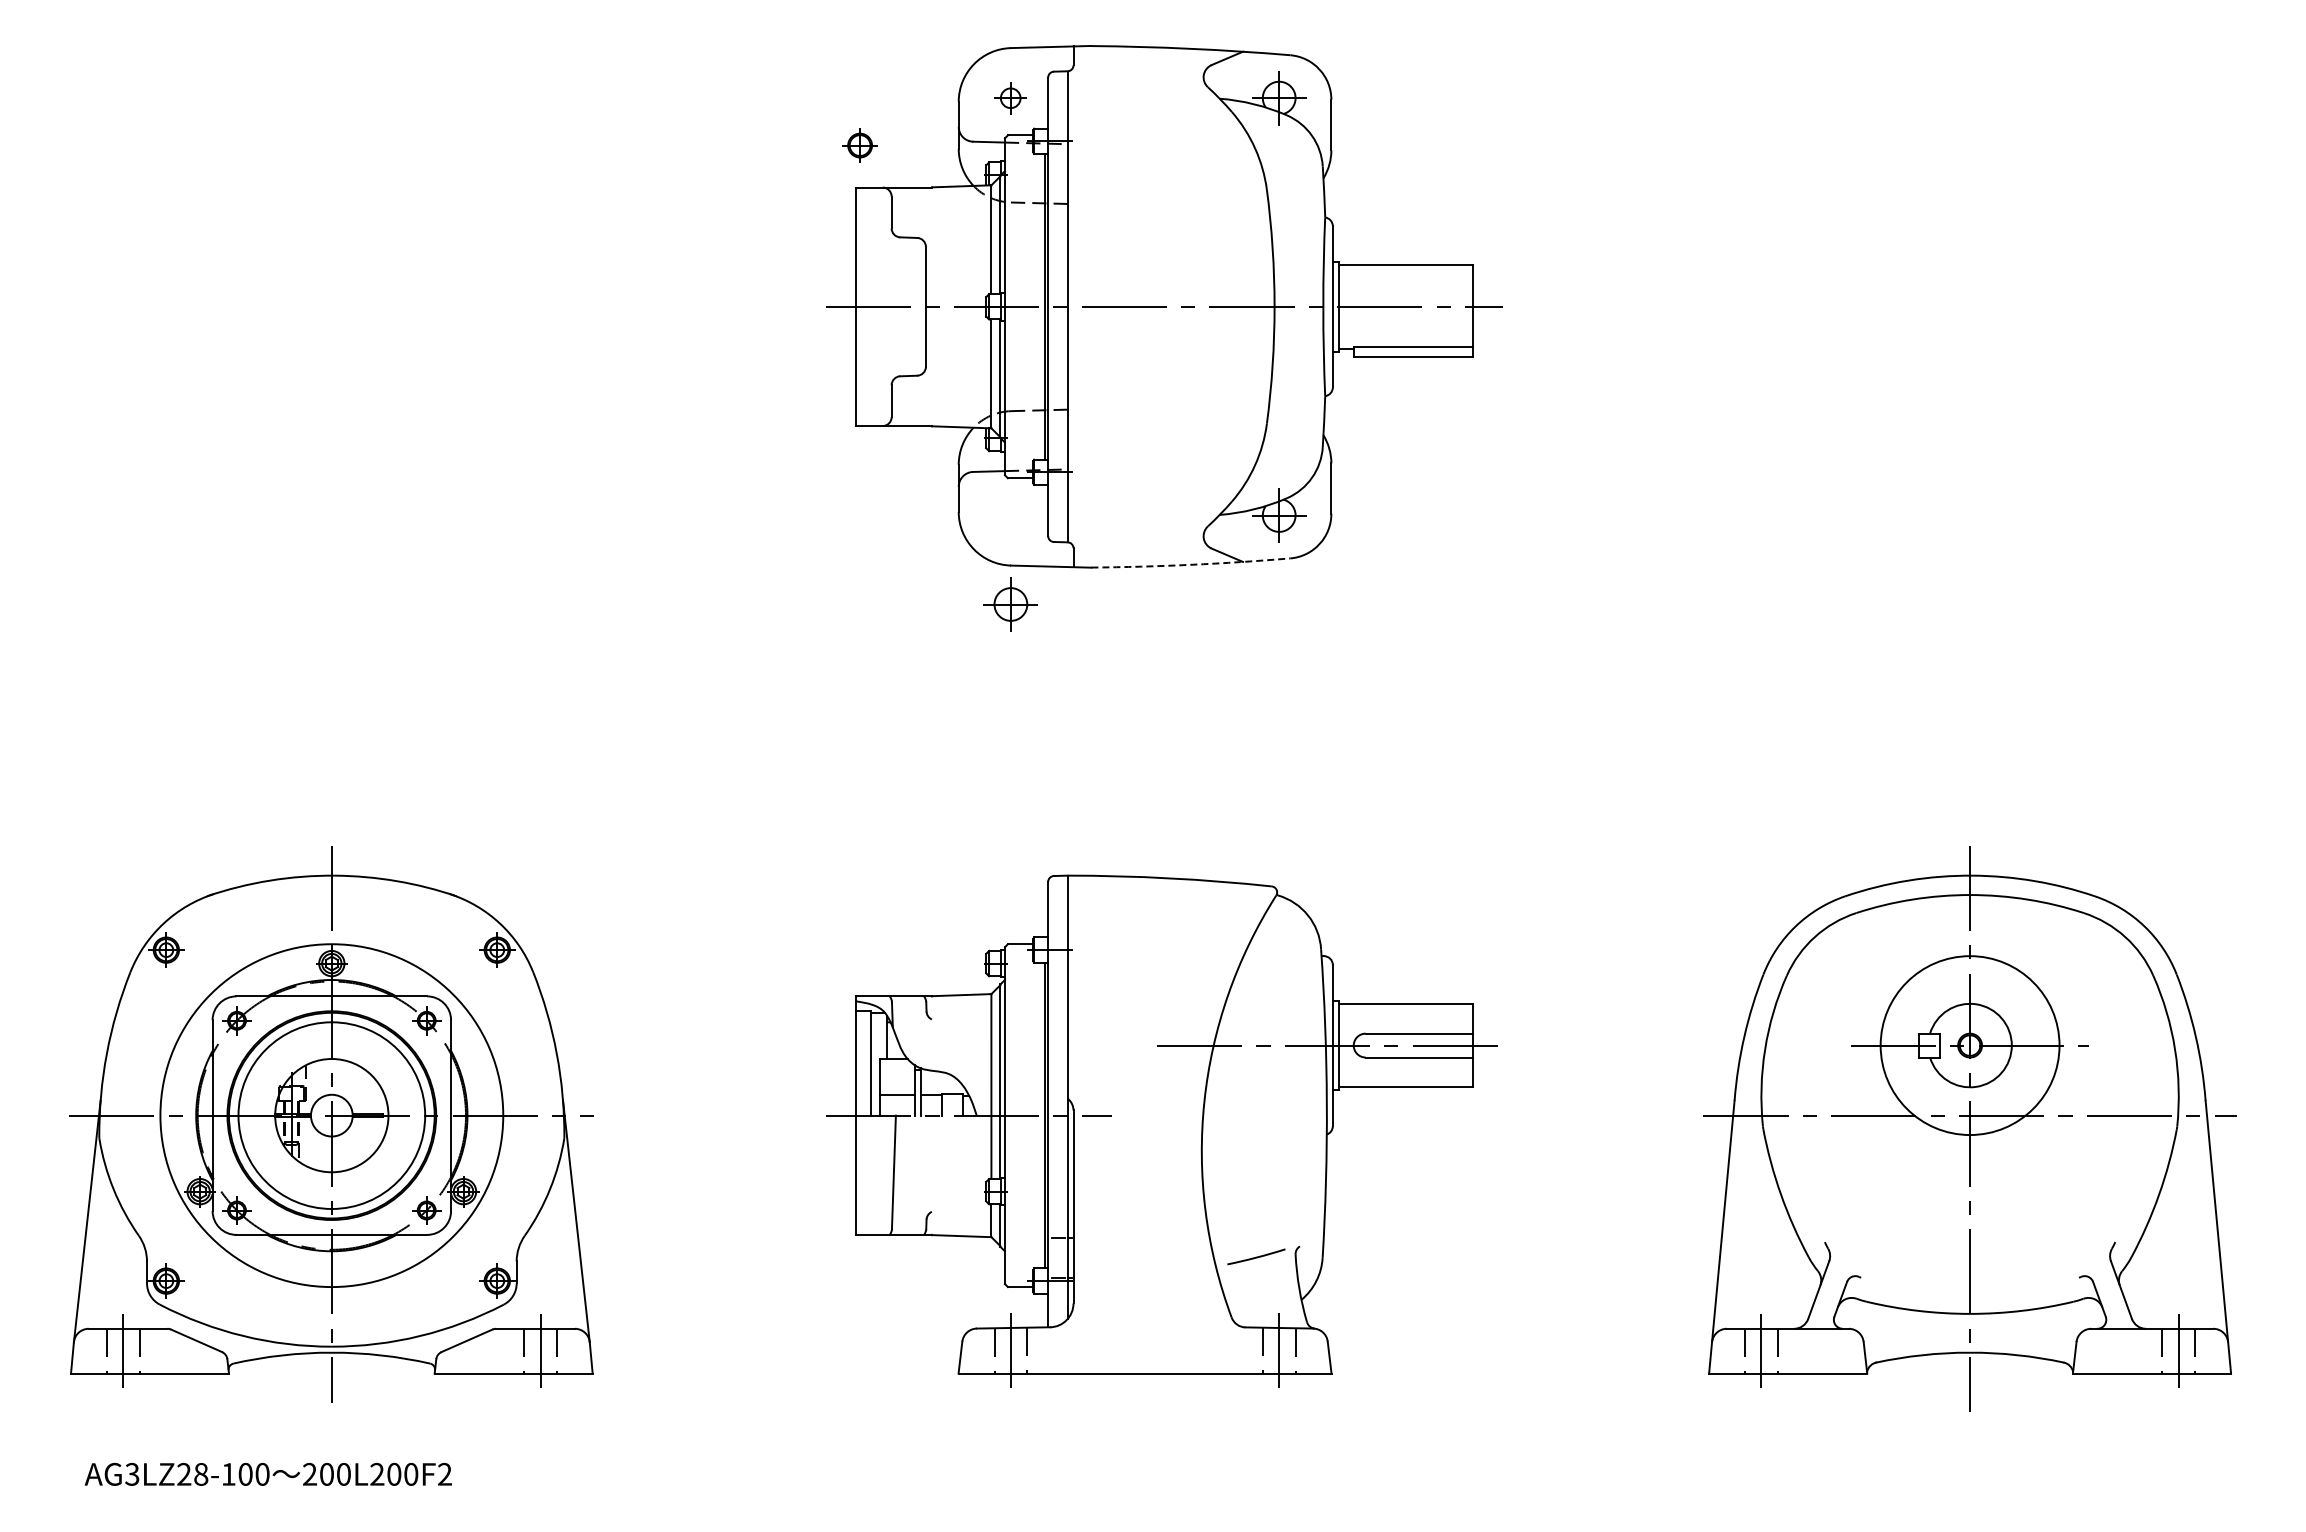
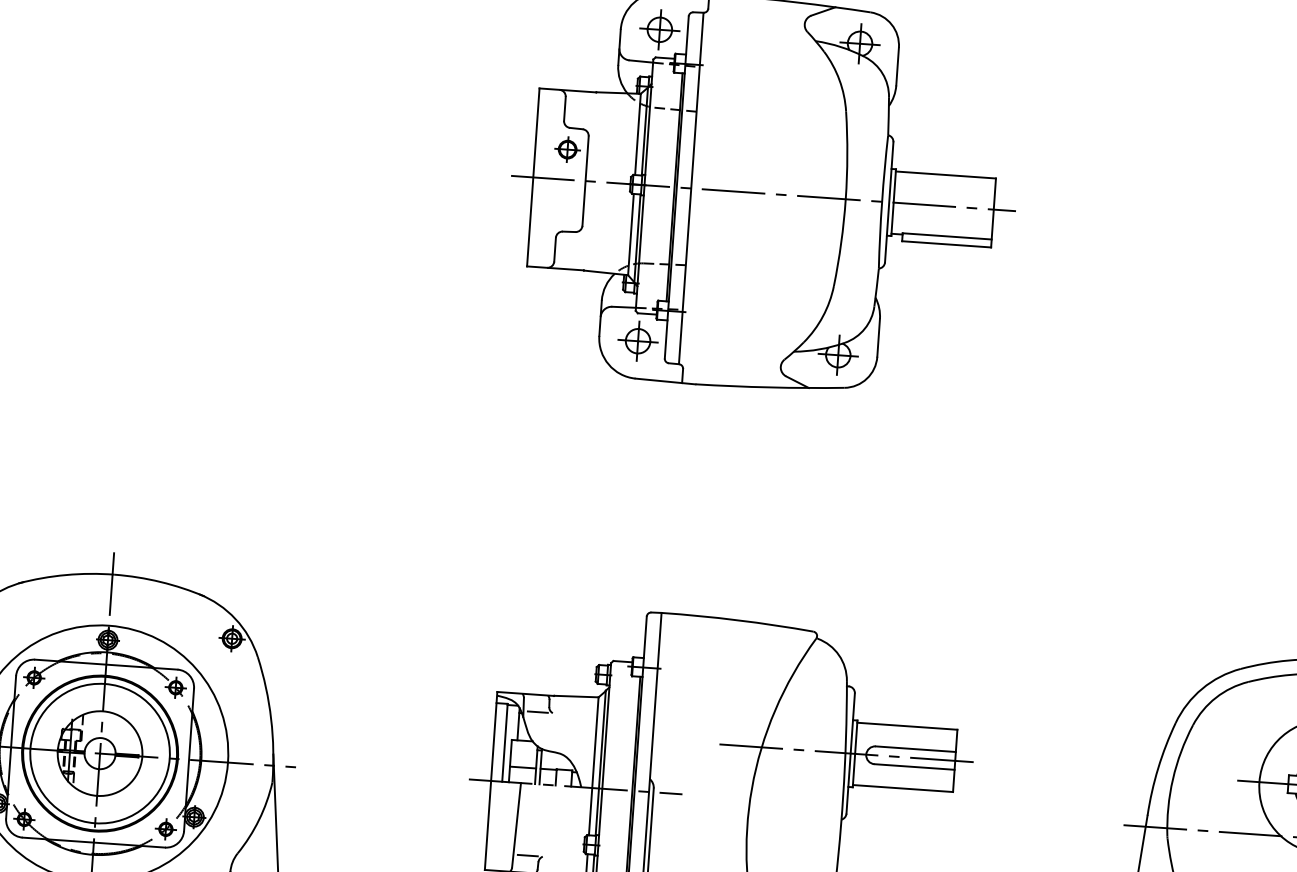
part: (1010, 98) -> (659, 30), size x1.67
part: (859, 145) -> (567, 149), moved
arc: (1190, 564) -> (769, 387), dashed -> solid
part: (1010, 604) -> (637, 341), moved
line: (911, 1019) -> (537, 712), added
line: (911, 1211) -> (527, 855), added

